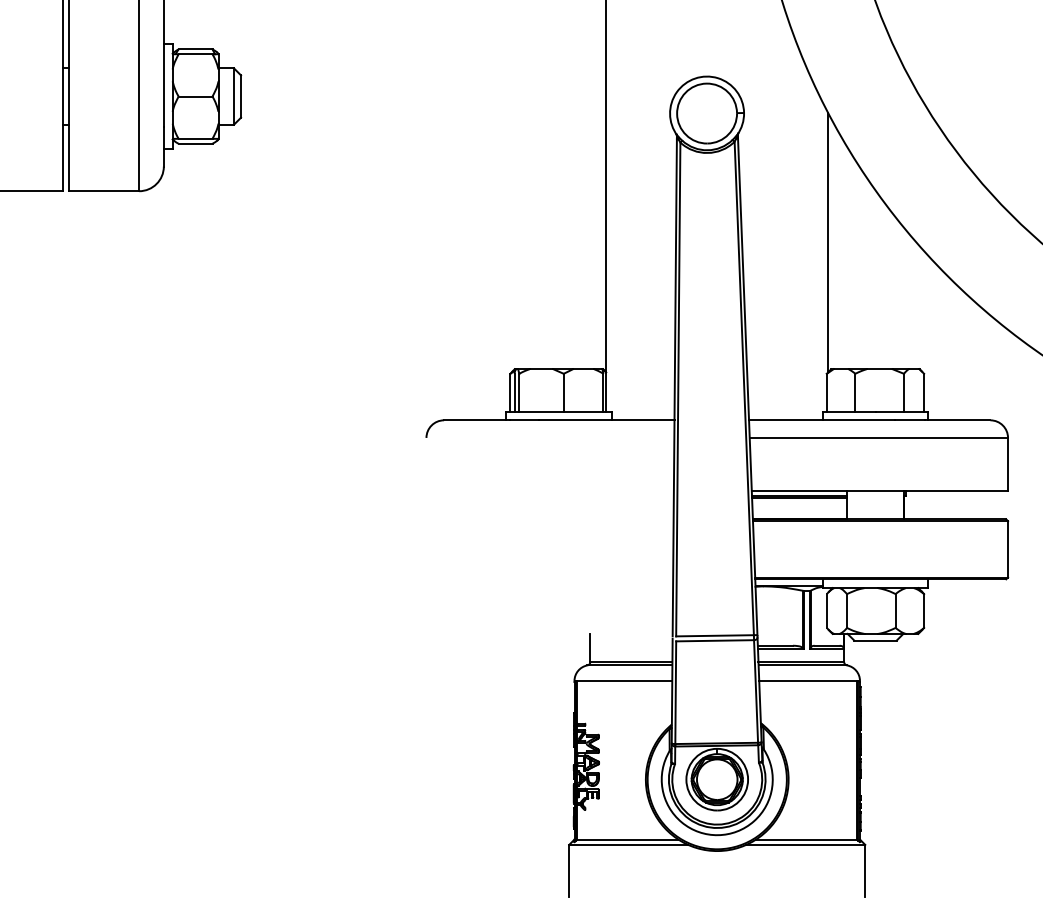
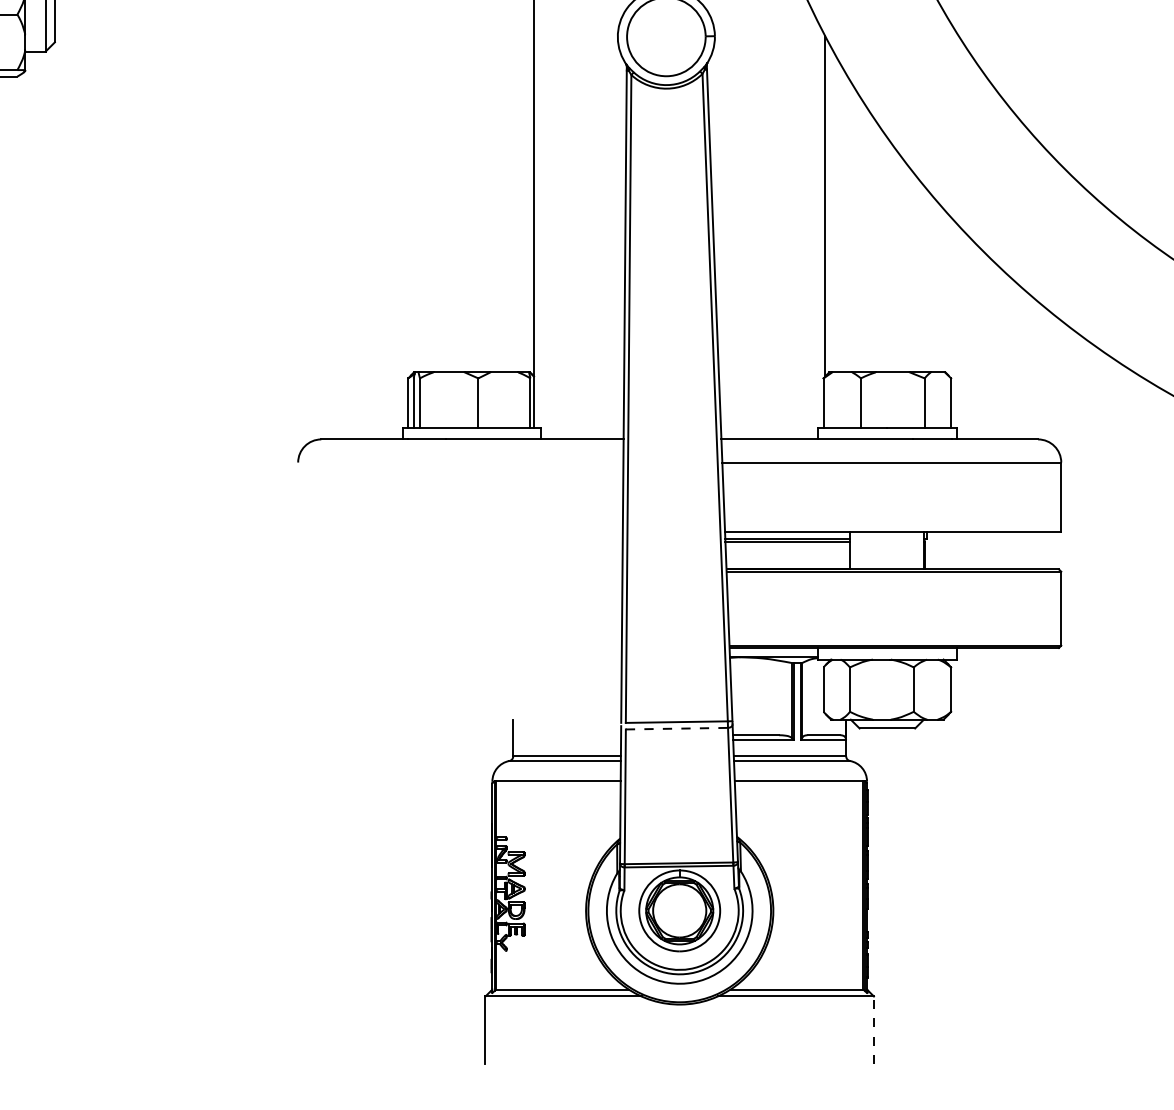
line: (715, 640) -> (677, 728), solid -> dashed
line: (865, 870) -> (874, 1030), solid -> dashed

